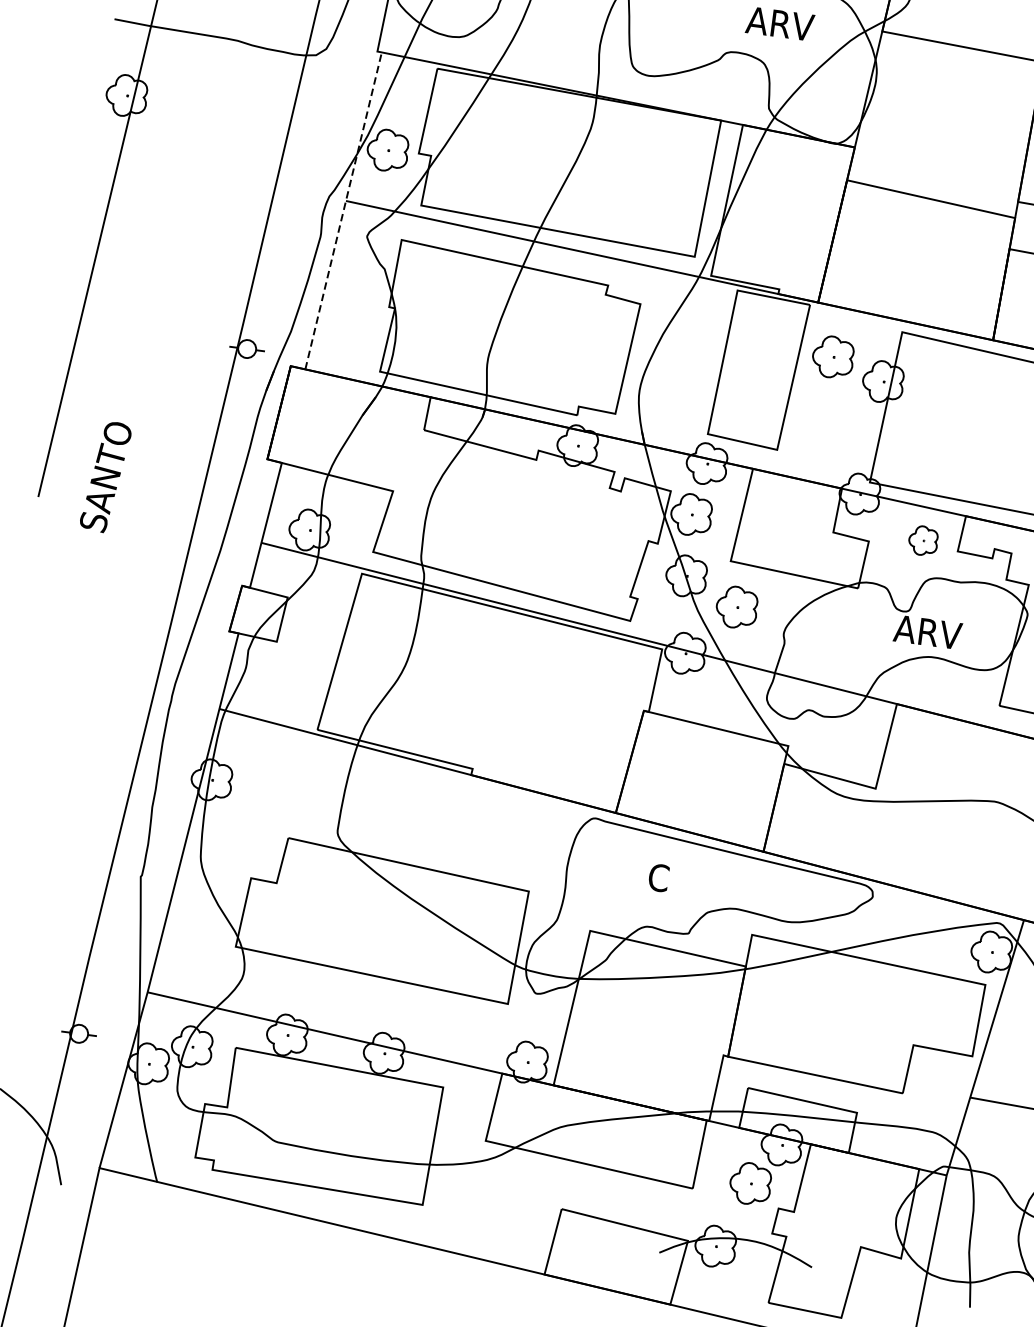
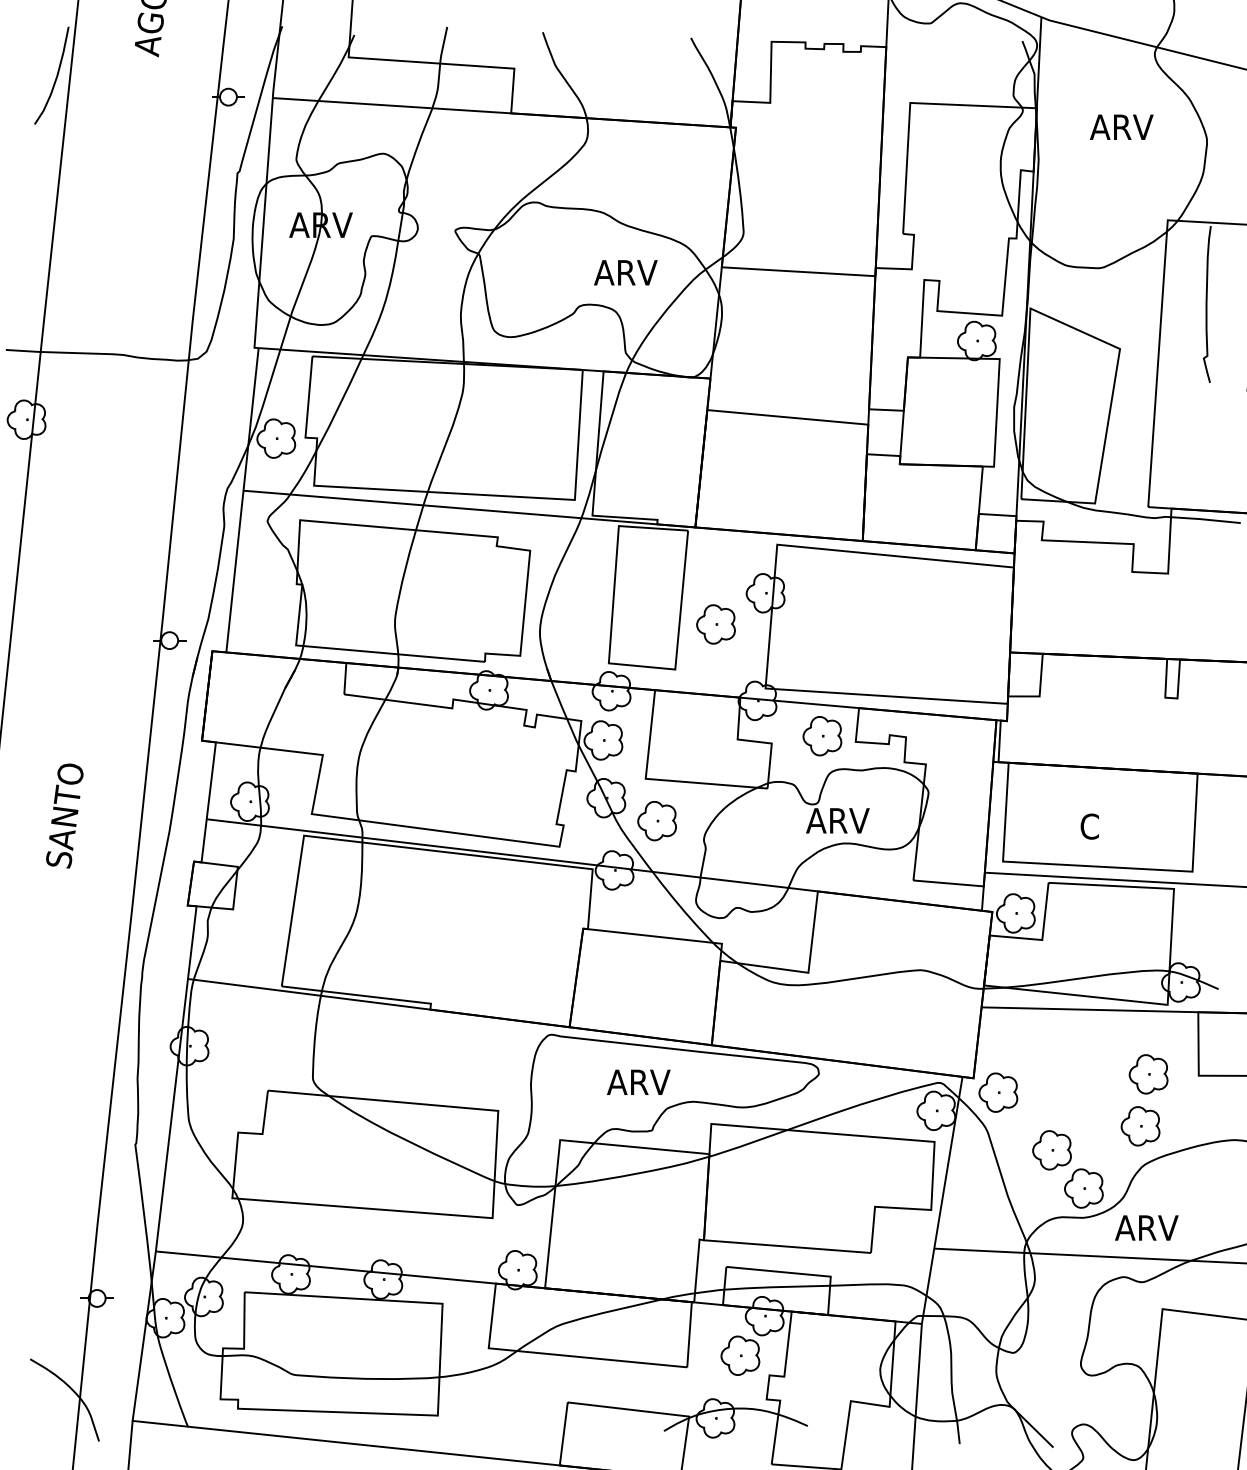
line: (343, 210) -> (242, 499), dashed -> solid
part: (832, 357) -> (715, 624), moved
text: (105, 476) -> (64, 815), moved
part: (923, 541) -> (822, 736), size x1.43
text: (680, 880) -> (638, 1082), C -> ARV

